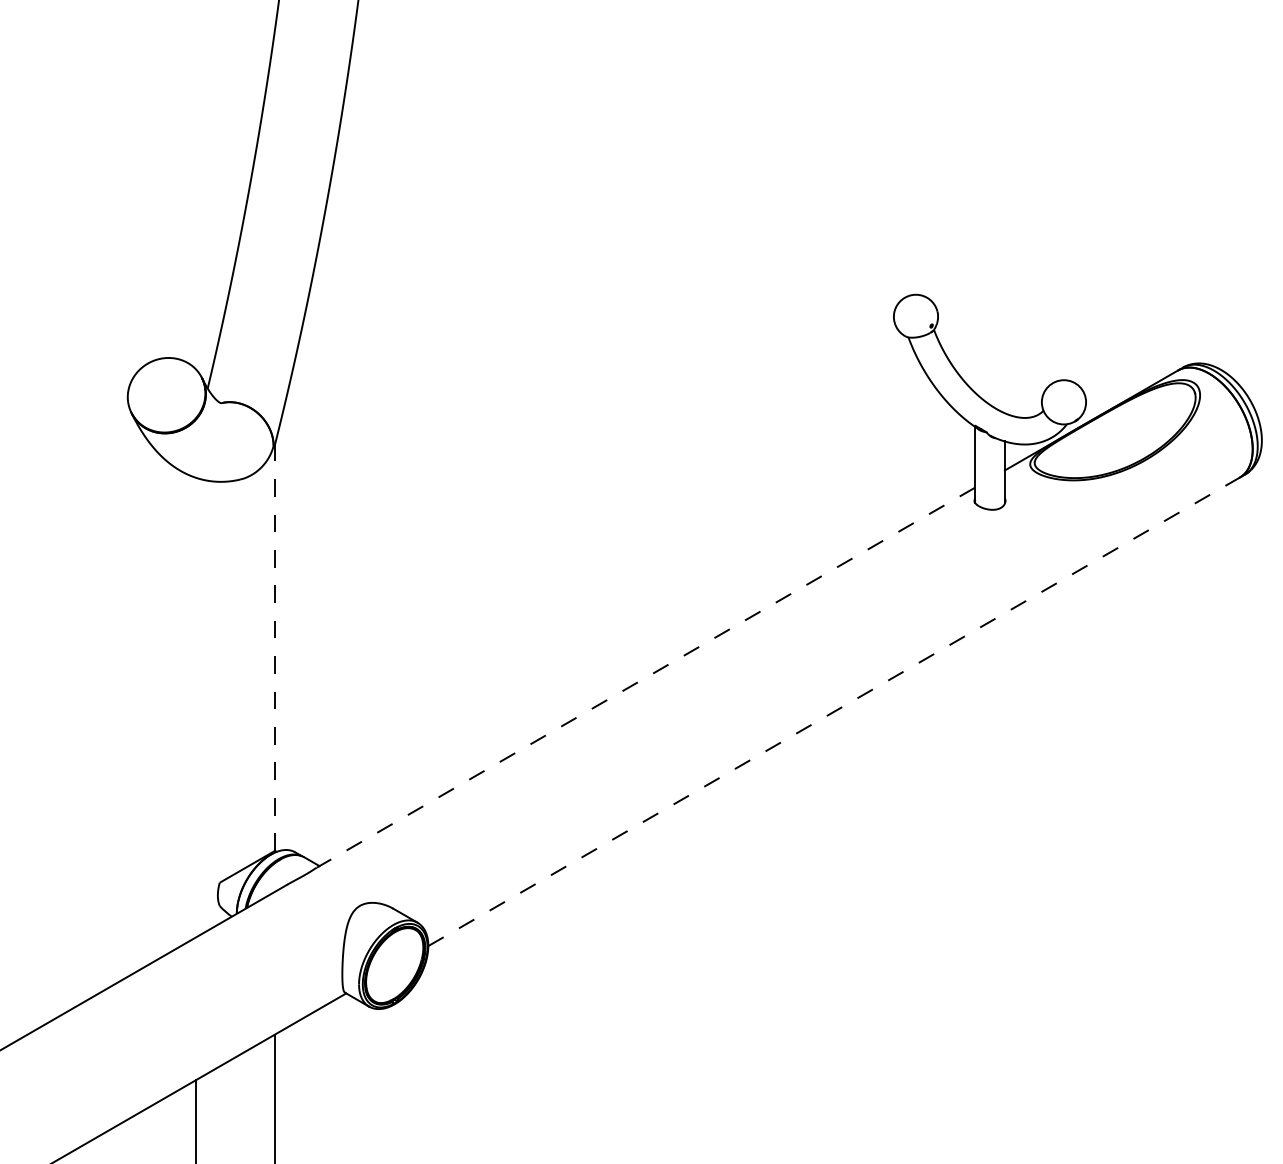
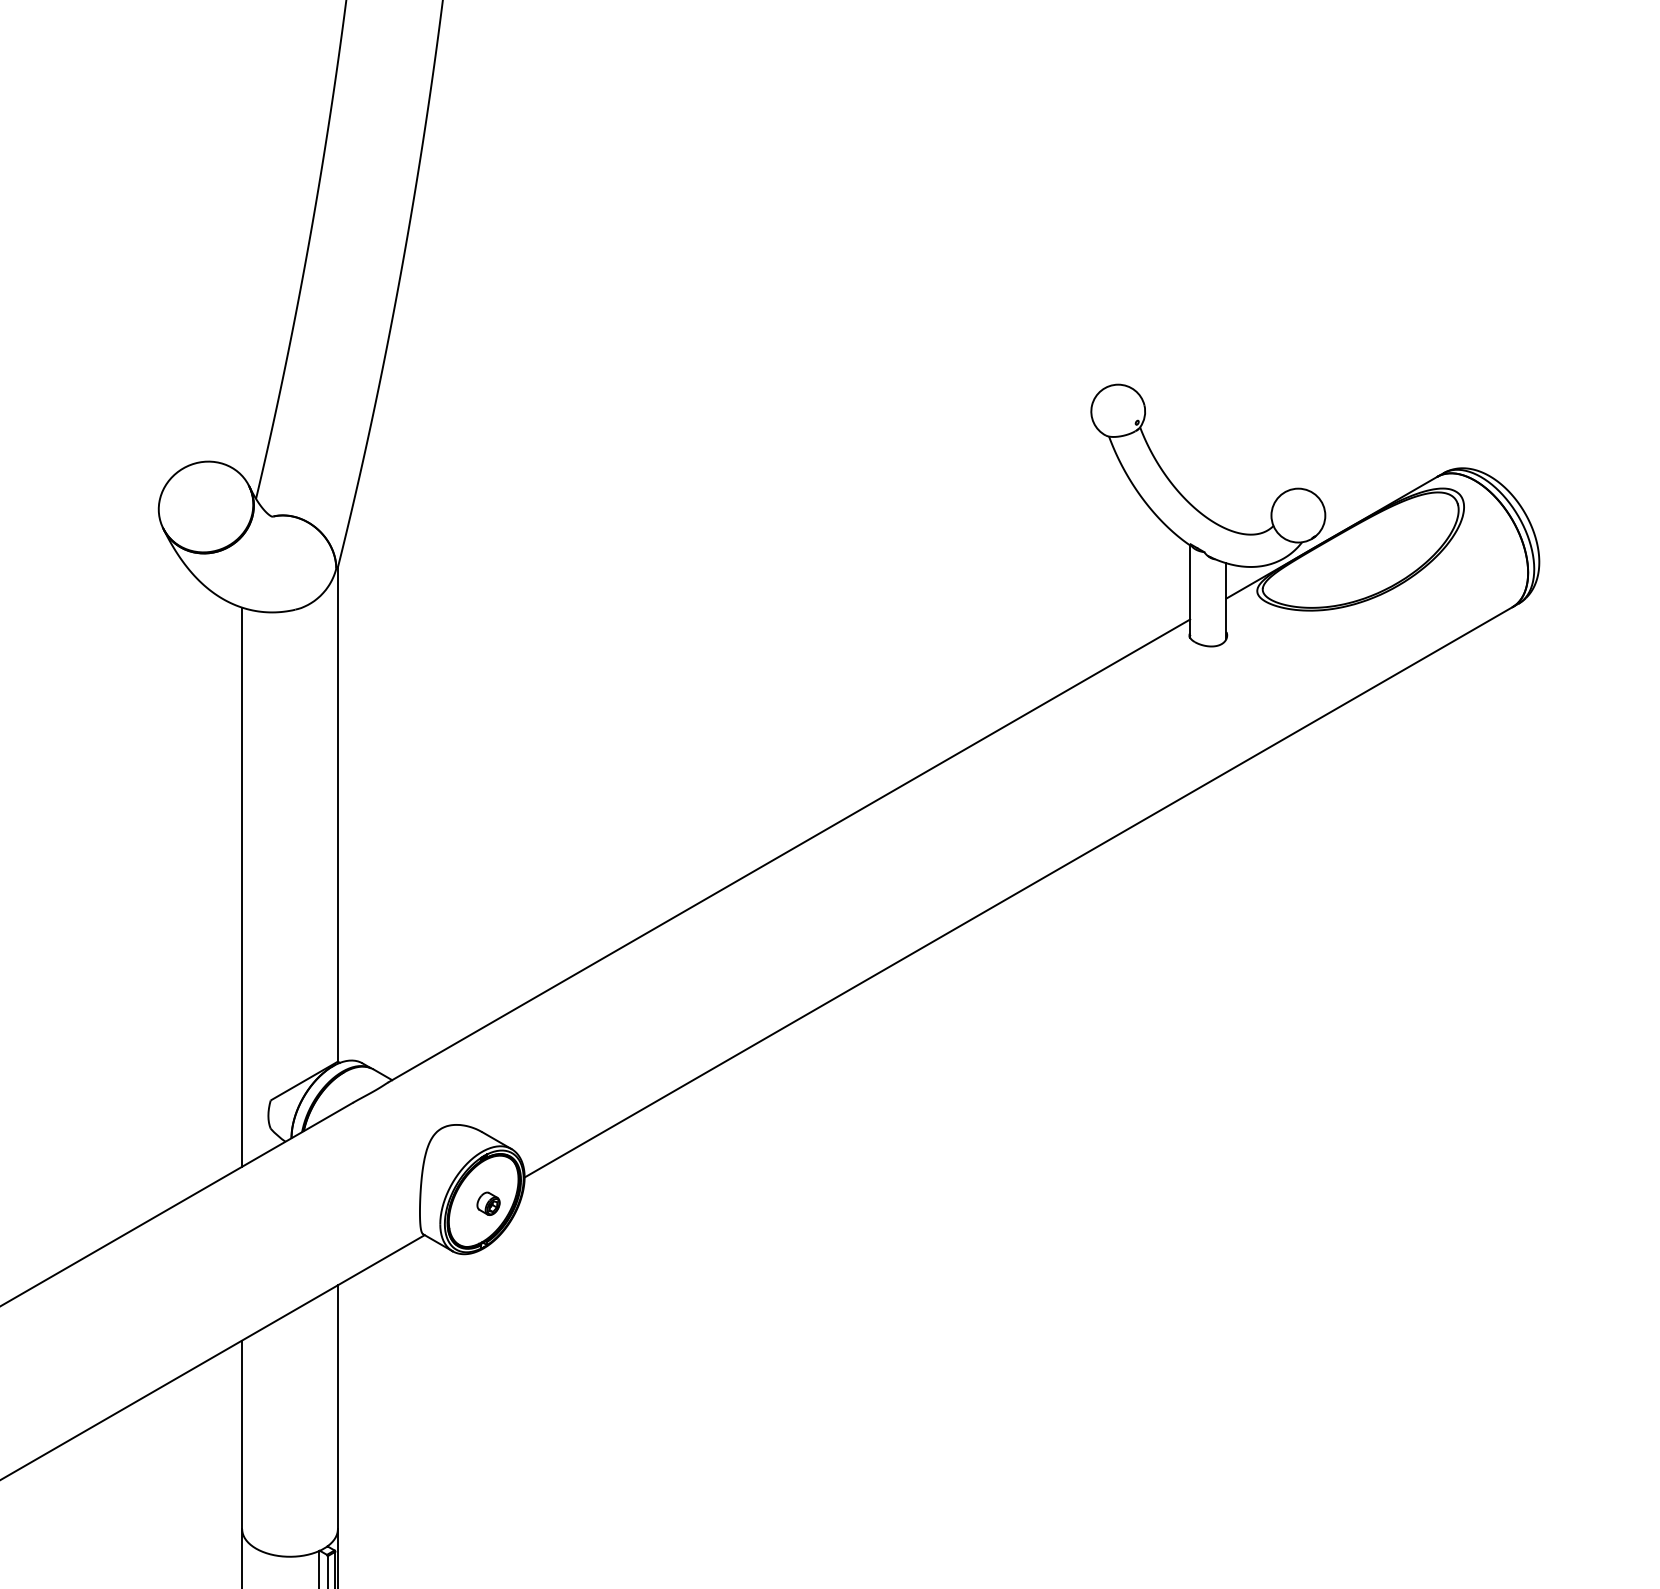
line: (274, 647) -> (337, 813), dashed -> solid
line: (645, 677) -> (789, 850), dashed -> solid
line: (196, 707) -> (242, 886), added
line: (834, 711) -> (1019, 892), dashed -> solid
part: (398, 967) -> (488, 1203), added

